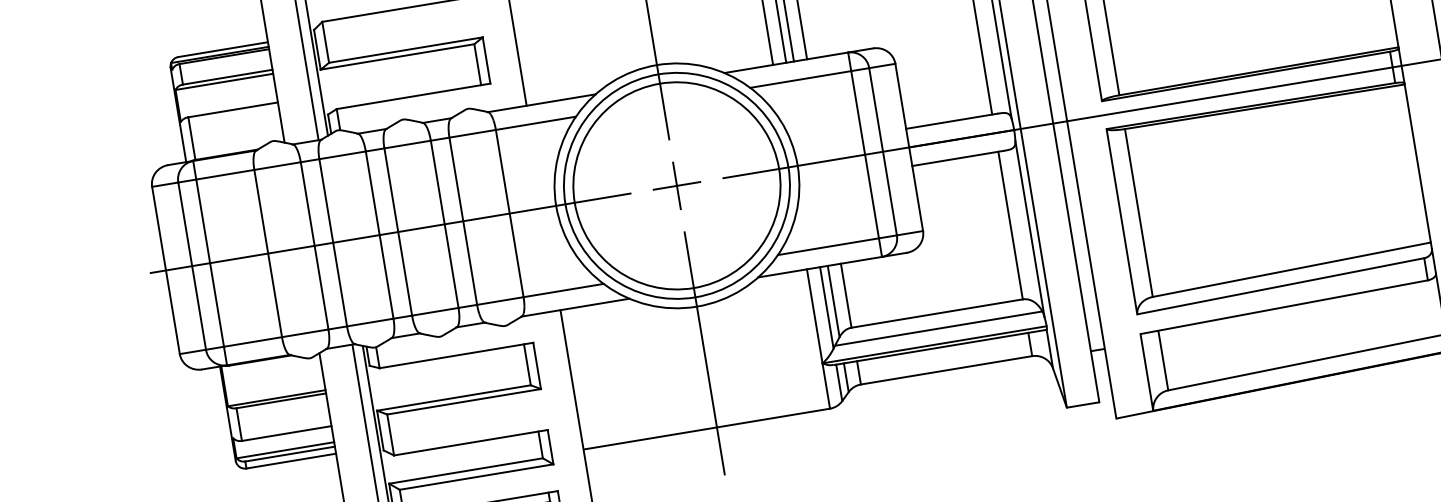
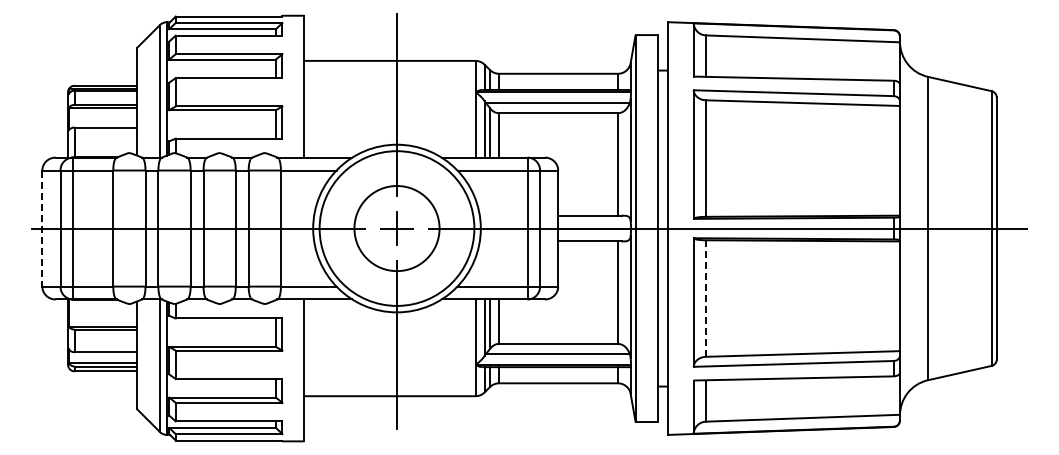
circle: (676, 185) -> (396, 228), size x0.6
line: (1139, 214) -> (706, 299), solid -> dashed
line: (166, 271) -> (42, 229), solid -> dashed

